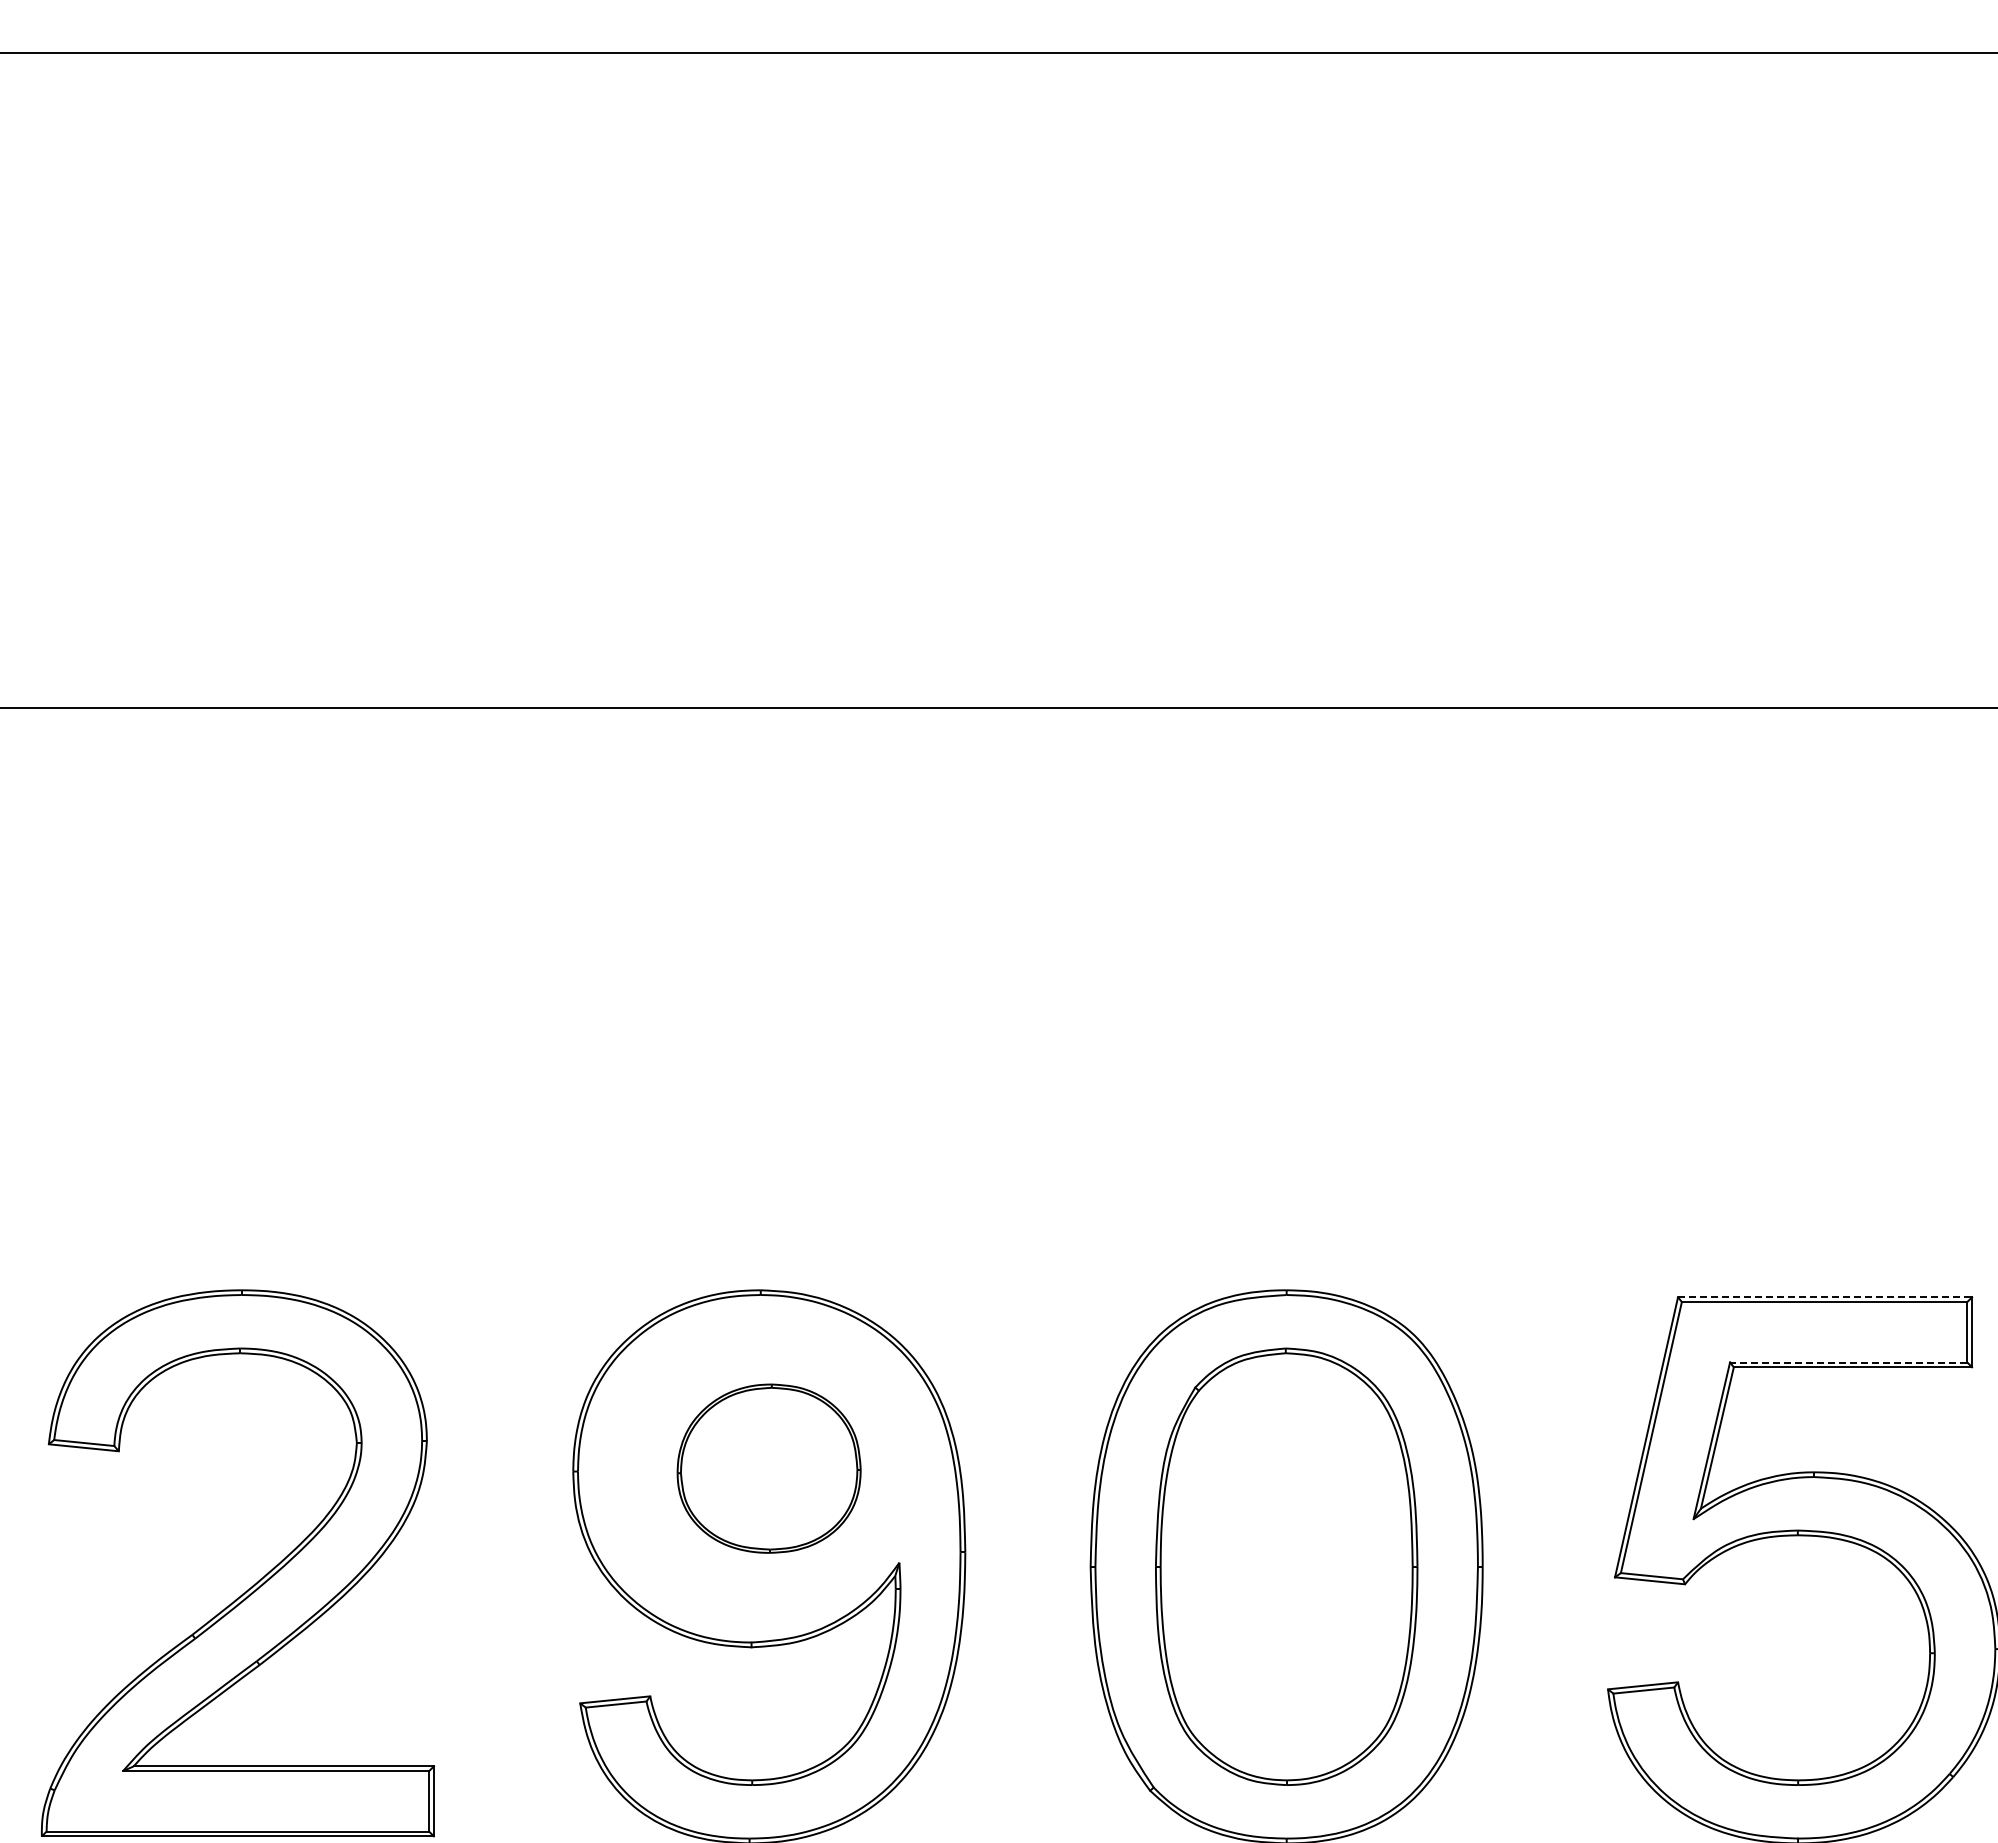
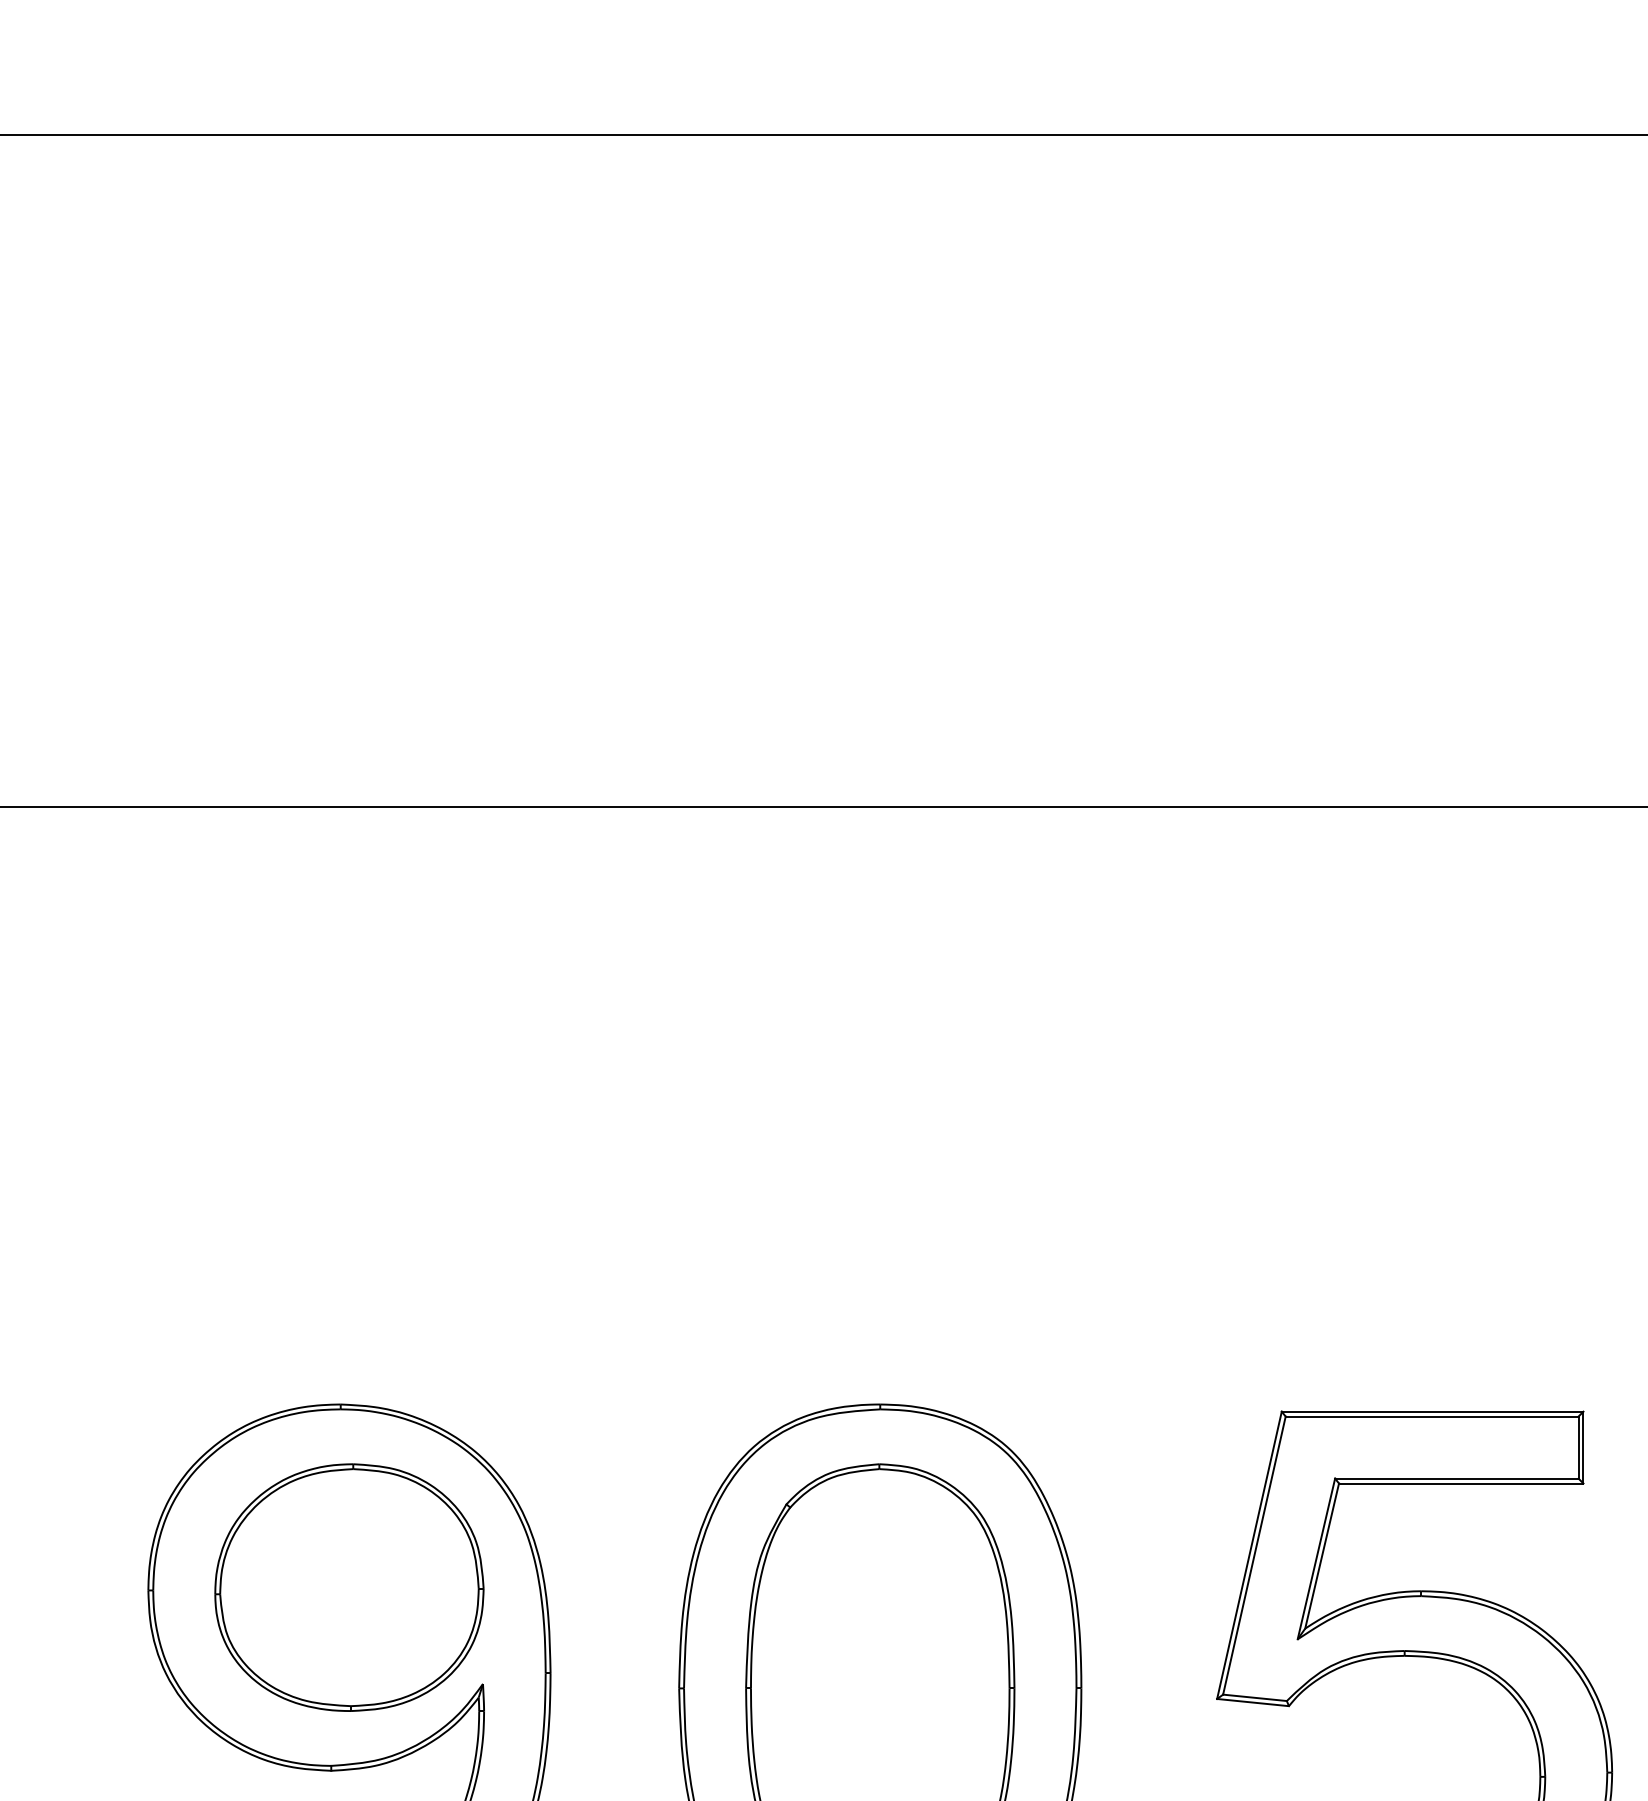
line: (1825, 1297) -> (1433, 1411), dashed -> solid
line: (1848, 1362) -> (1456, 1478), dashed -> solid
part: (768, 1468) -> (348, 1587), size x1.43

